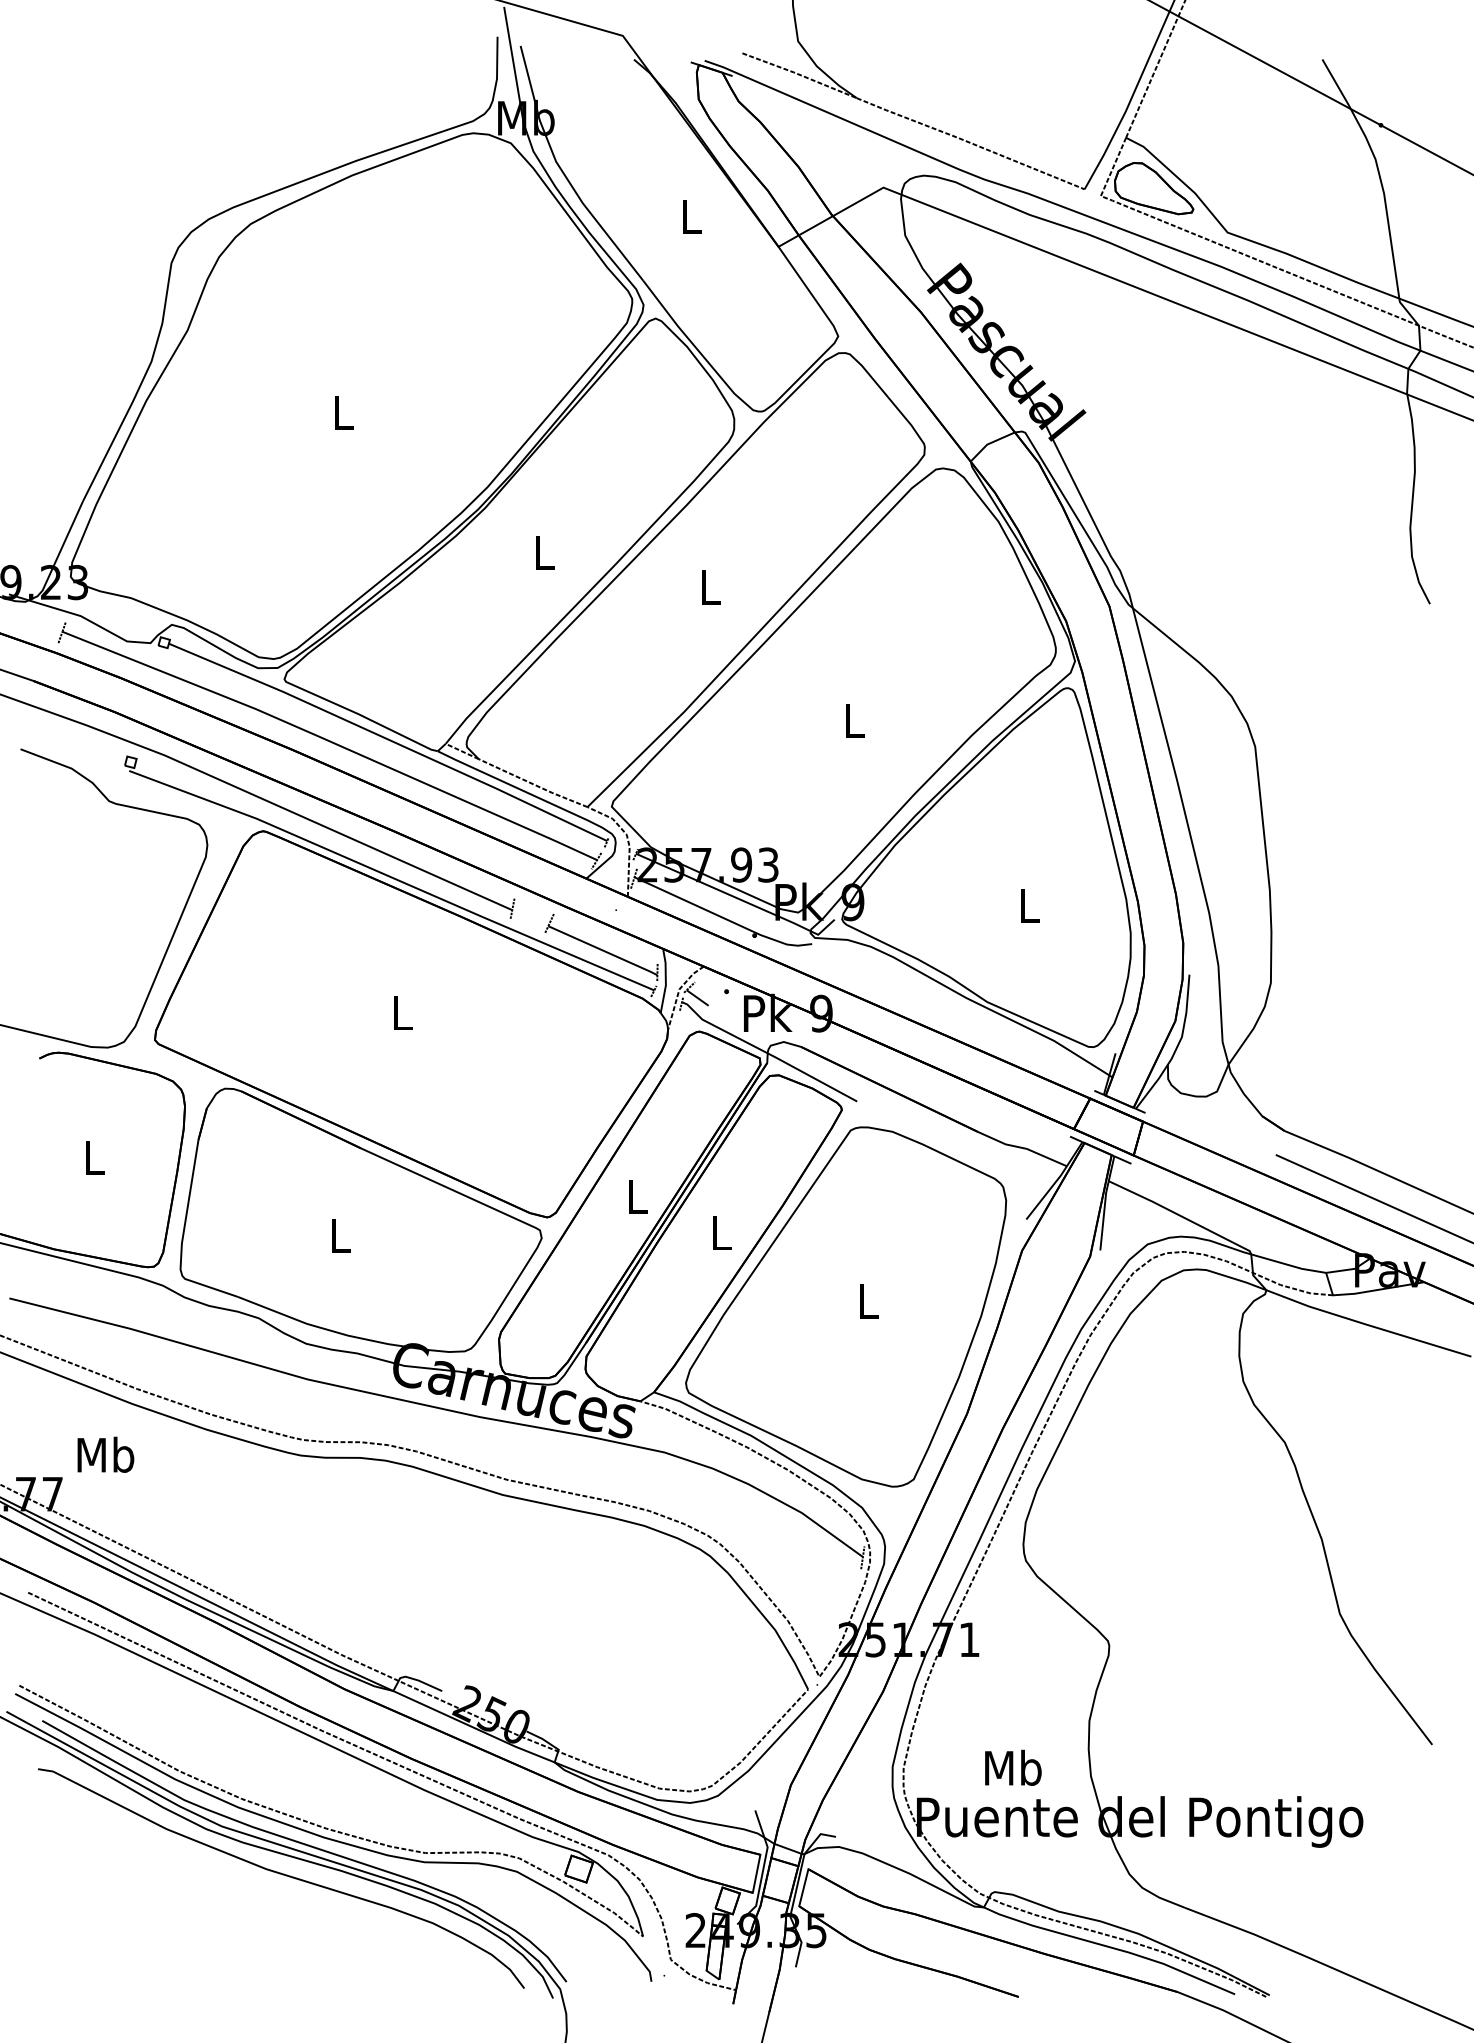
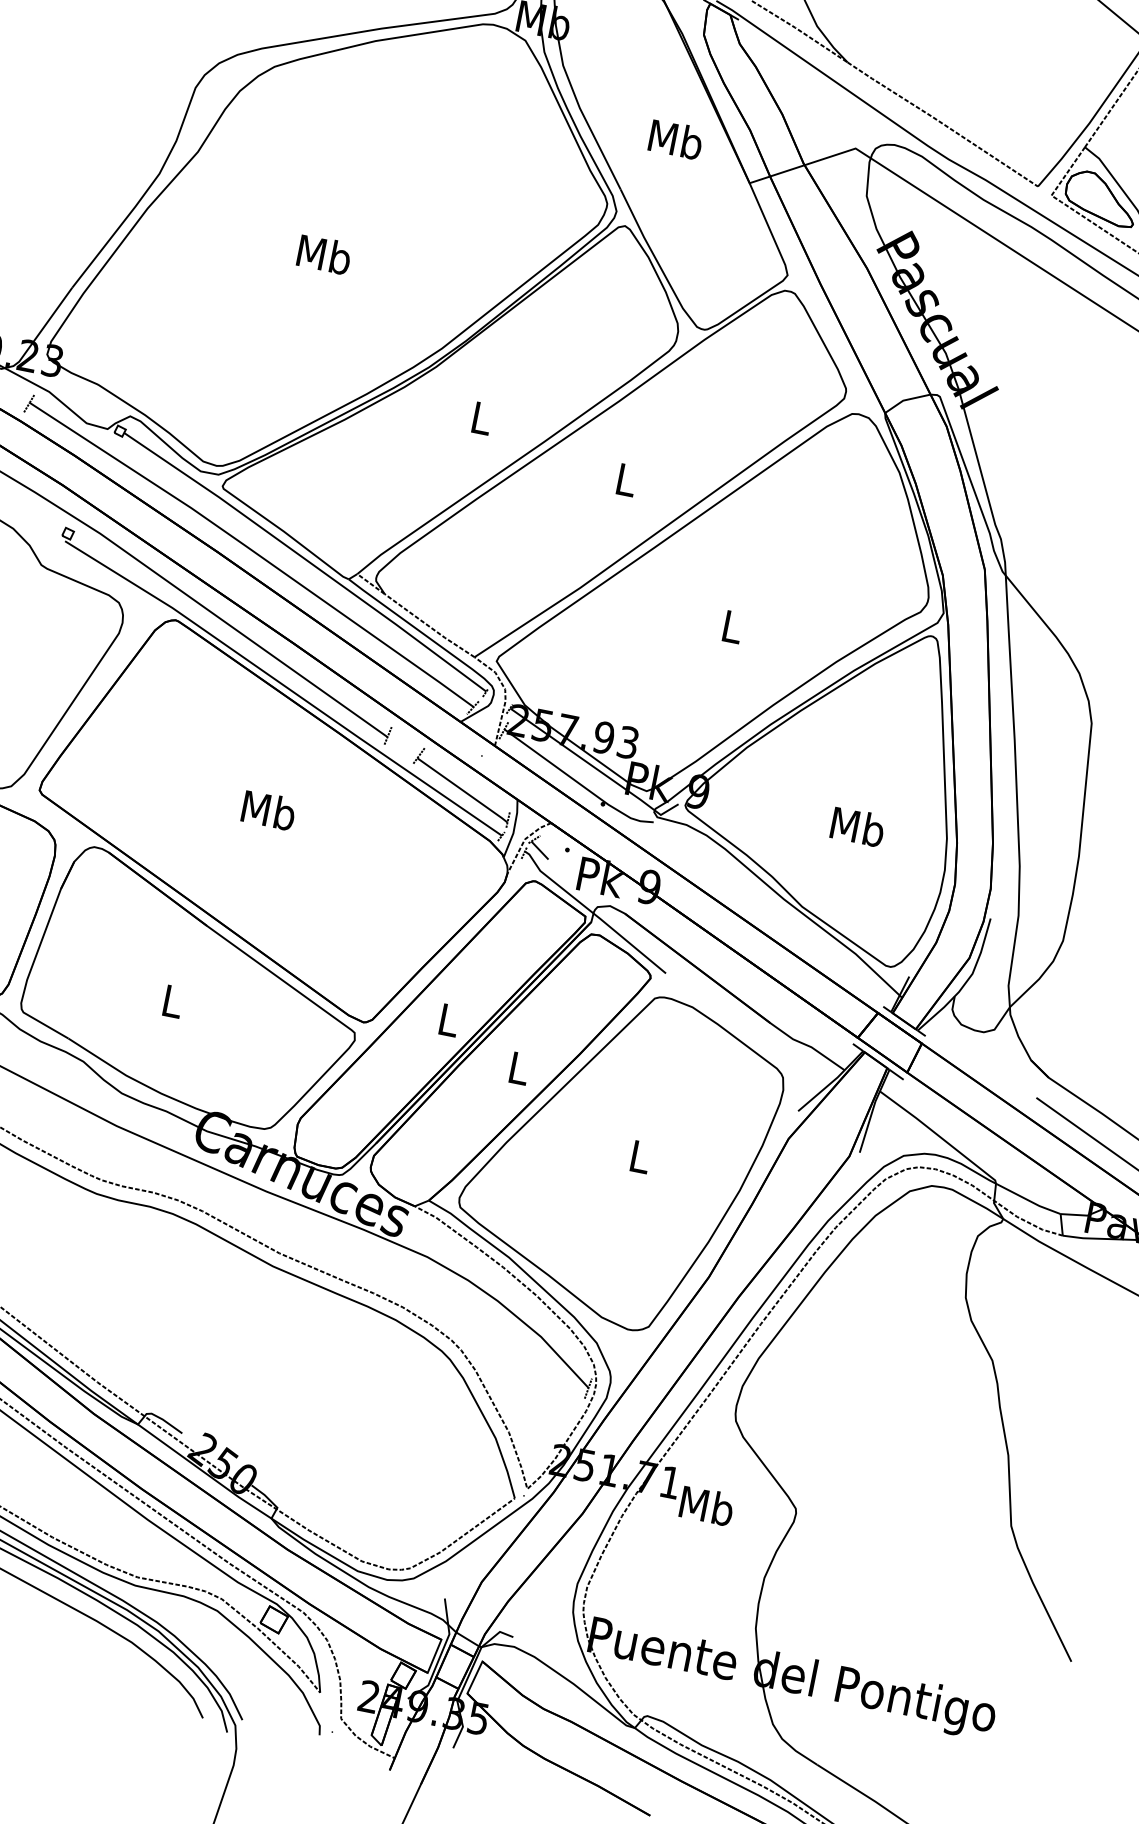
text: (691, 216) -> (676, 139), L -> Mb
text: (343, 412) -> (324, 254), L -> Mb
text: (1029, 905) -> (857, 826), L -> Mb
text: (401, 1012) -> (268, 809), L -> Mb
text: (1013, 1767) -> (707, 1505), moved

